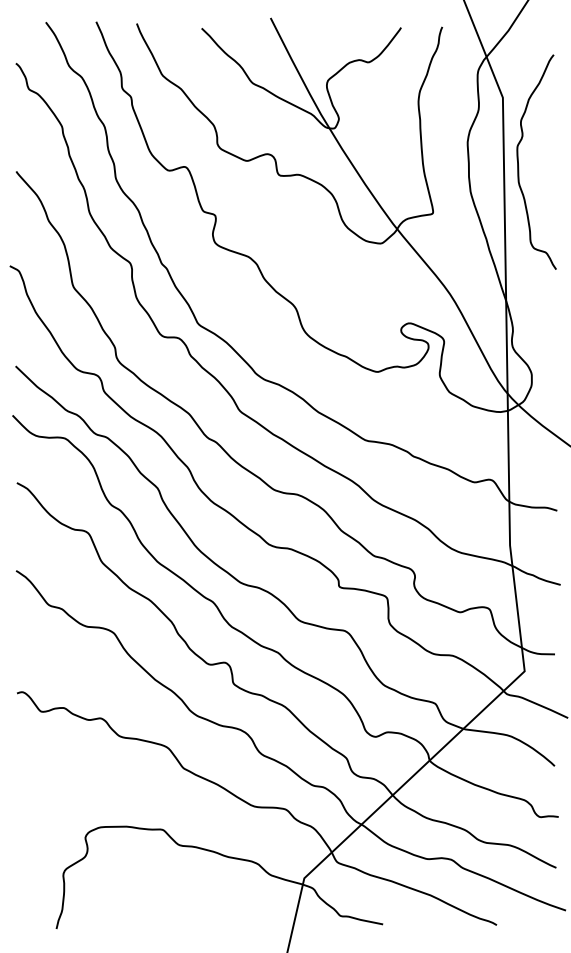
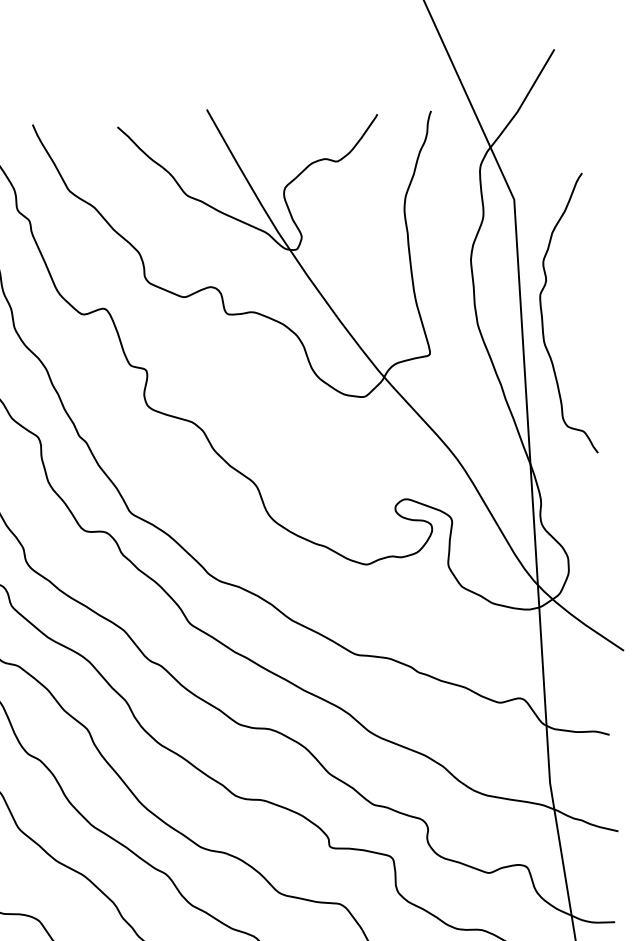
curve: (518, 161) -> (542, 314), moved

